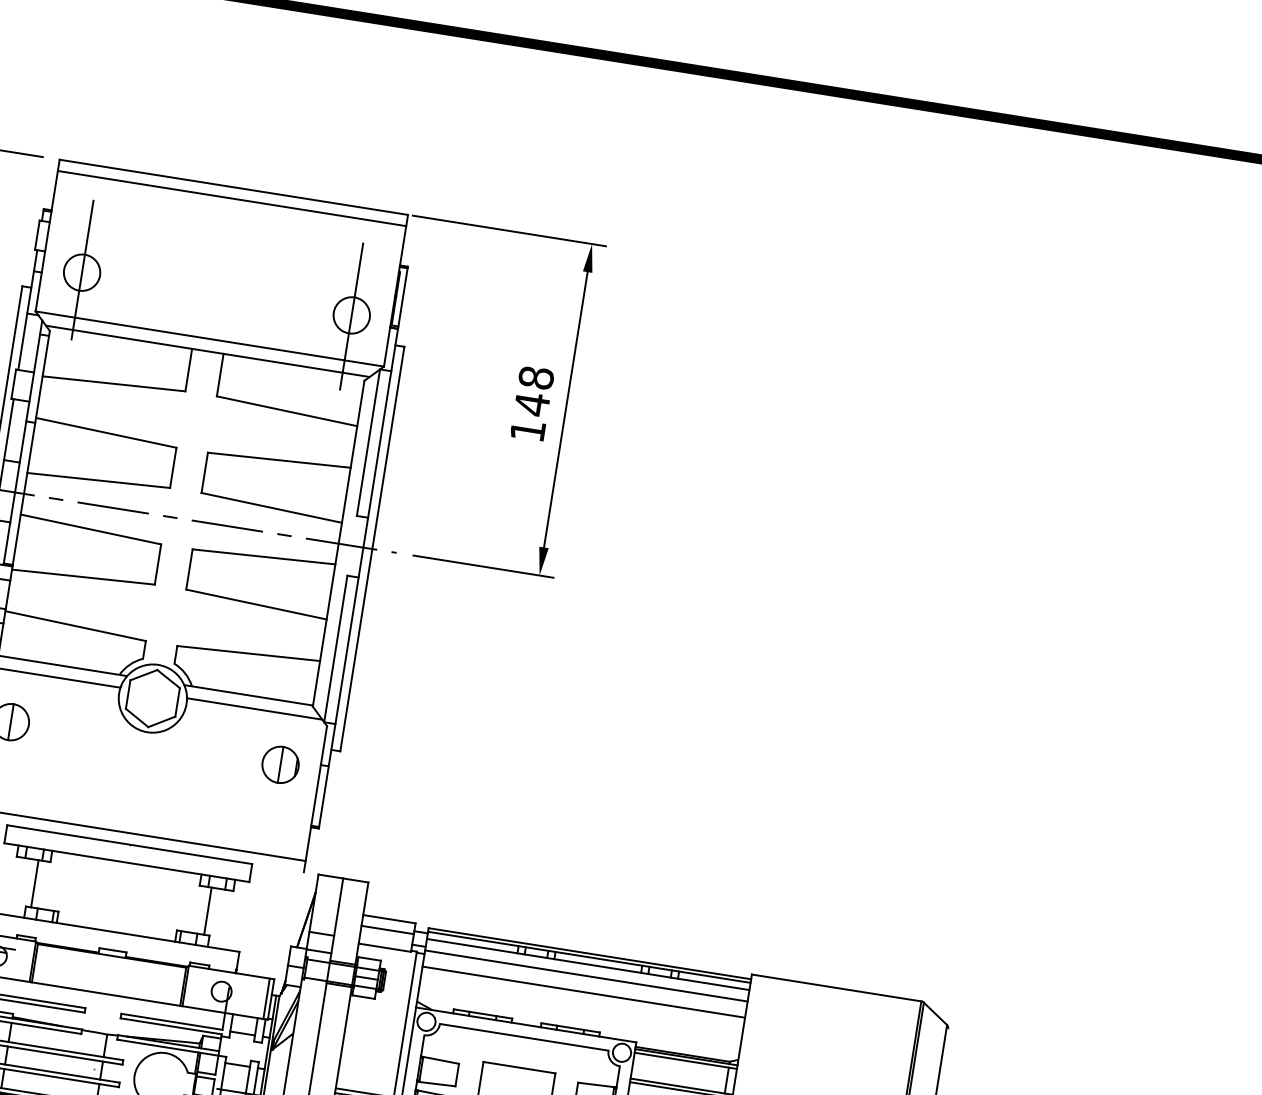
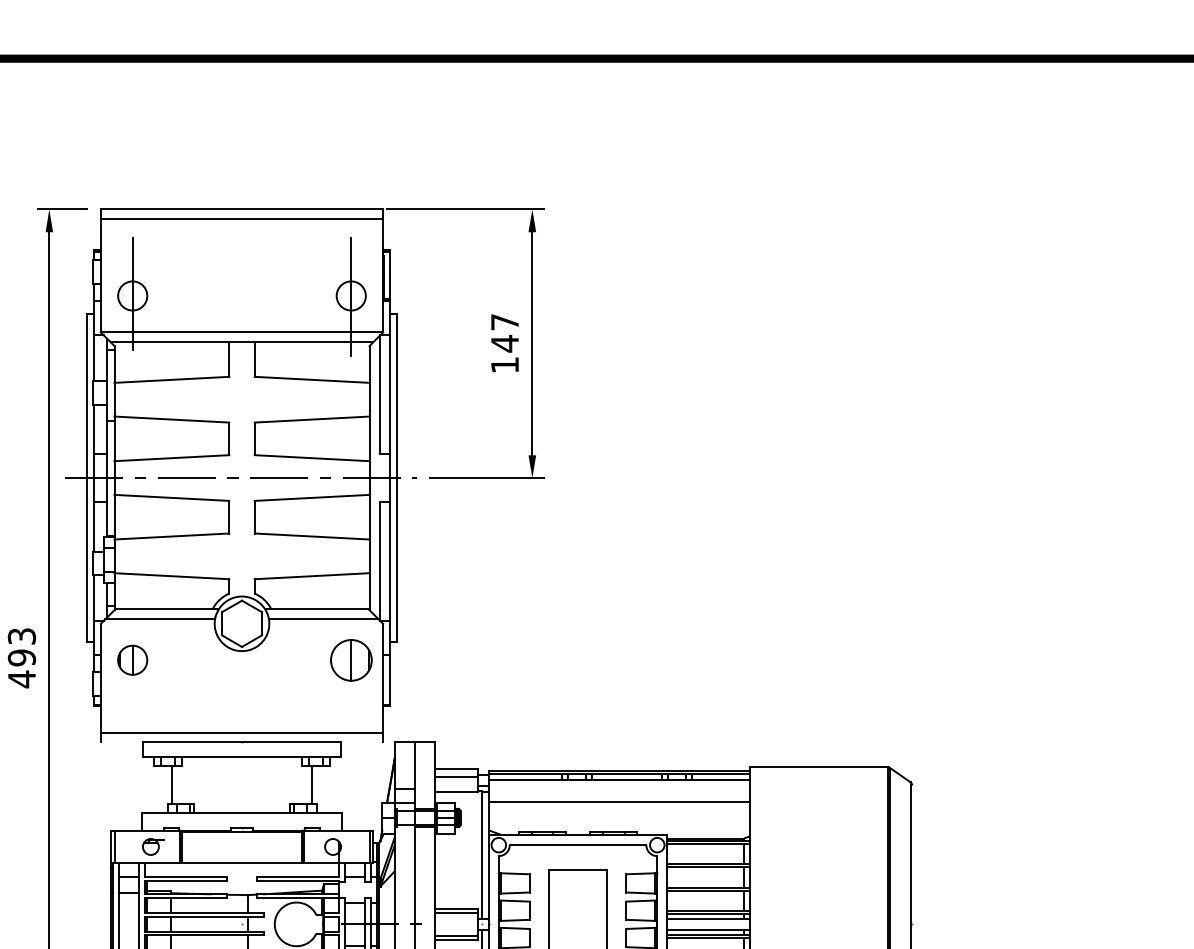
text: (535, 376) -> (504, 321), 148 -> 147
part: (279, 763) -> (350, 659), size x1.4
line: (586, 975) -> (619, 788), removed

